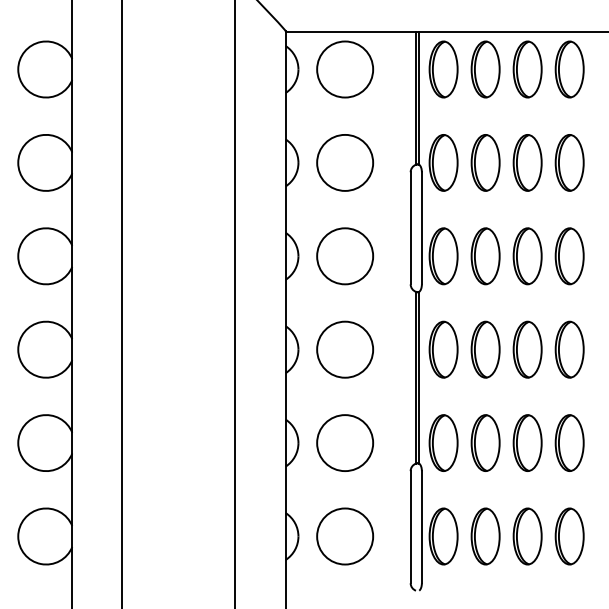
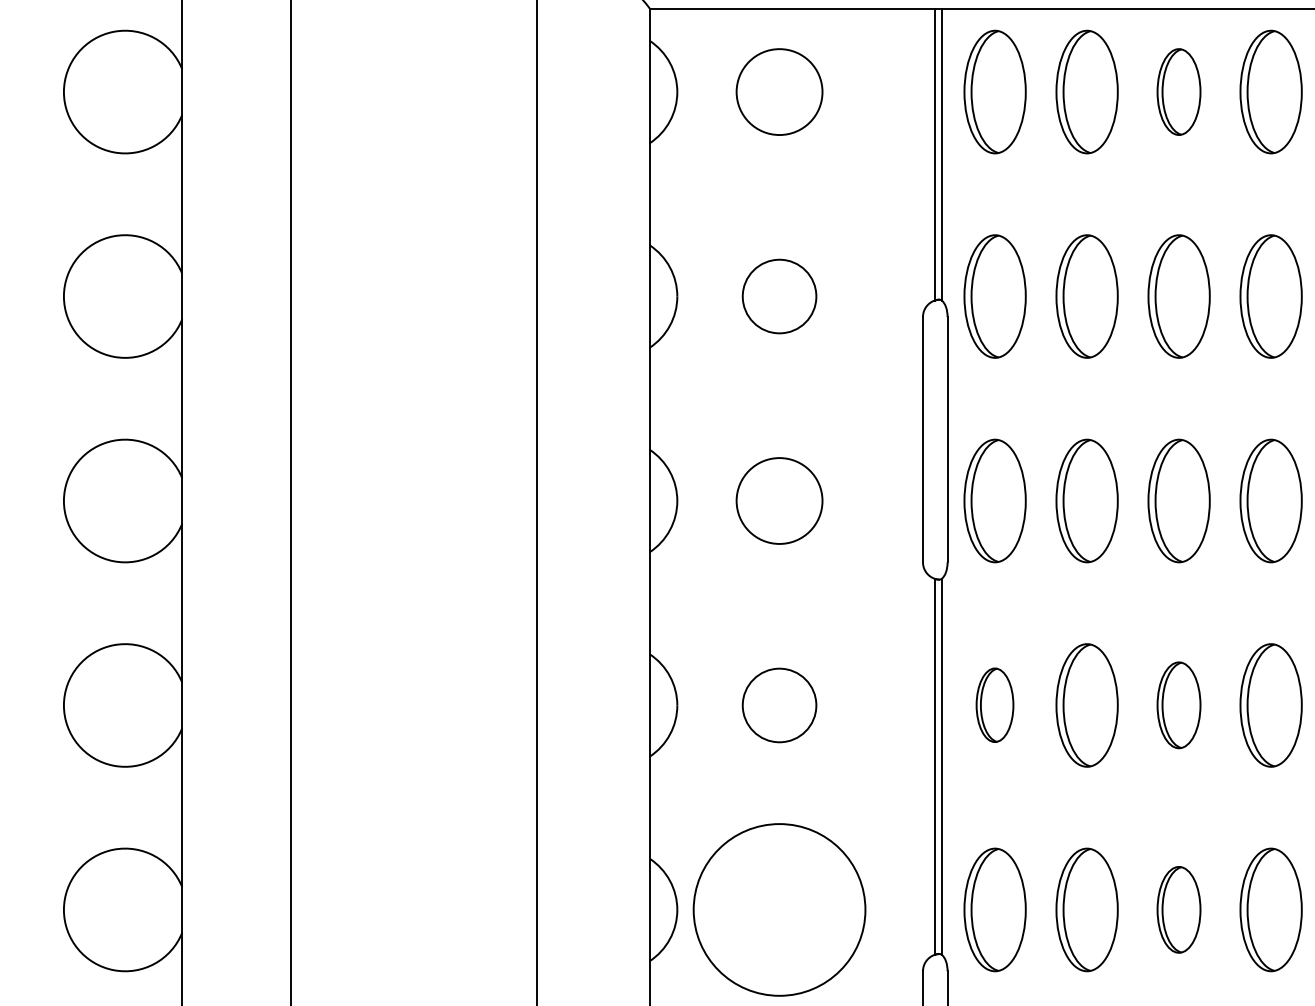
circle: (345, 69) -> (780, 92), size x0.7
part: (527, 69) -> (1178, 92), size x0.7
circle: (345, 162) -> (780, 295), size x0.6
circle: (345, 256) -> (780, 501), size x0.7
circle: (345, 349) -> (780, 704), size x0.6
part: (443, 349) -> (994, 704), size x0.6
part: (527, 349) -> (1178, 704), size x0.7
part: (527, 442) -> (1178, 908), size x0.7
circle: (345, 443) -> (780, 910), size x1.4

